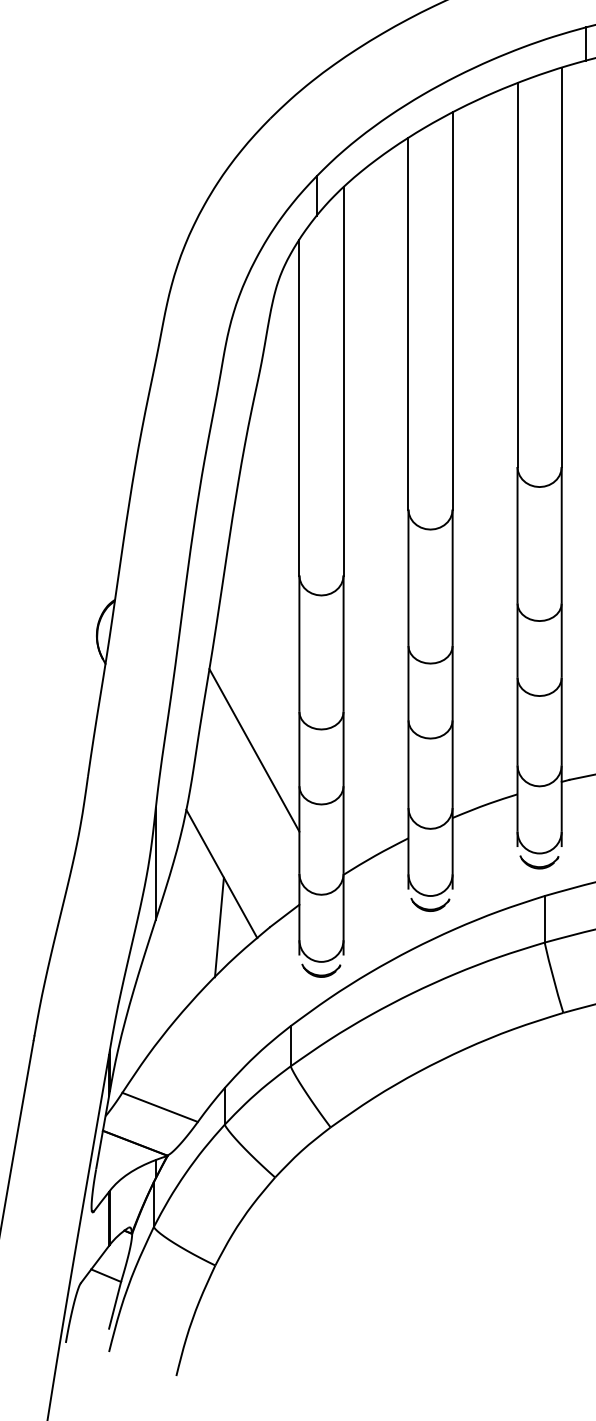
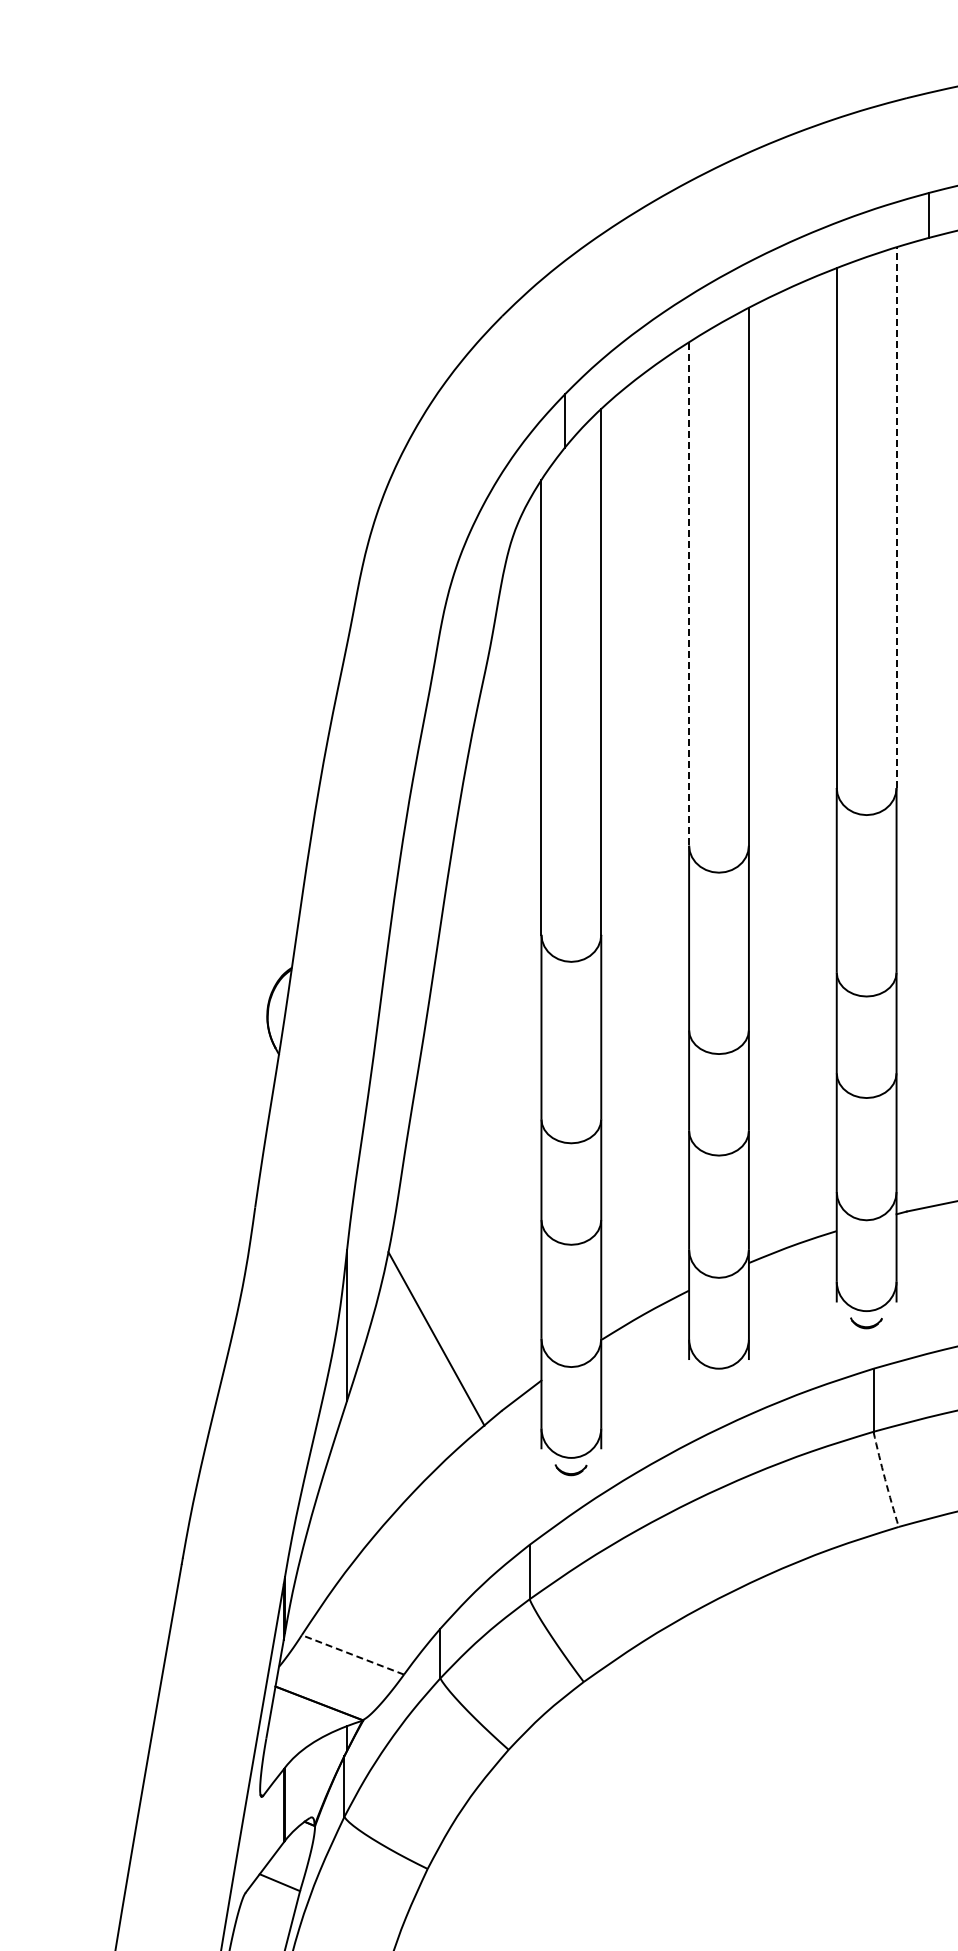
line: (561, 267) -> (896, 517), solid -> dashed
line: (408, 324) -> (689, 594), solid -> dashed
line: (254, 750) -> (480, 1171), removed
part: (539, 862) -> (866, 1323), size x0.6
part: (430, 904) -> (718, 1380), removed
line: (219, 927) -> (433, 1411), removed
part: (320, 971) -> (570, 1470), size x0.6
arc: (553, 977) -> (885, 1479), solid -> dashed
line: (159, 1107) -> (352, 1654), solid -> dashed

